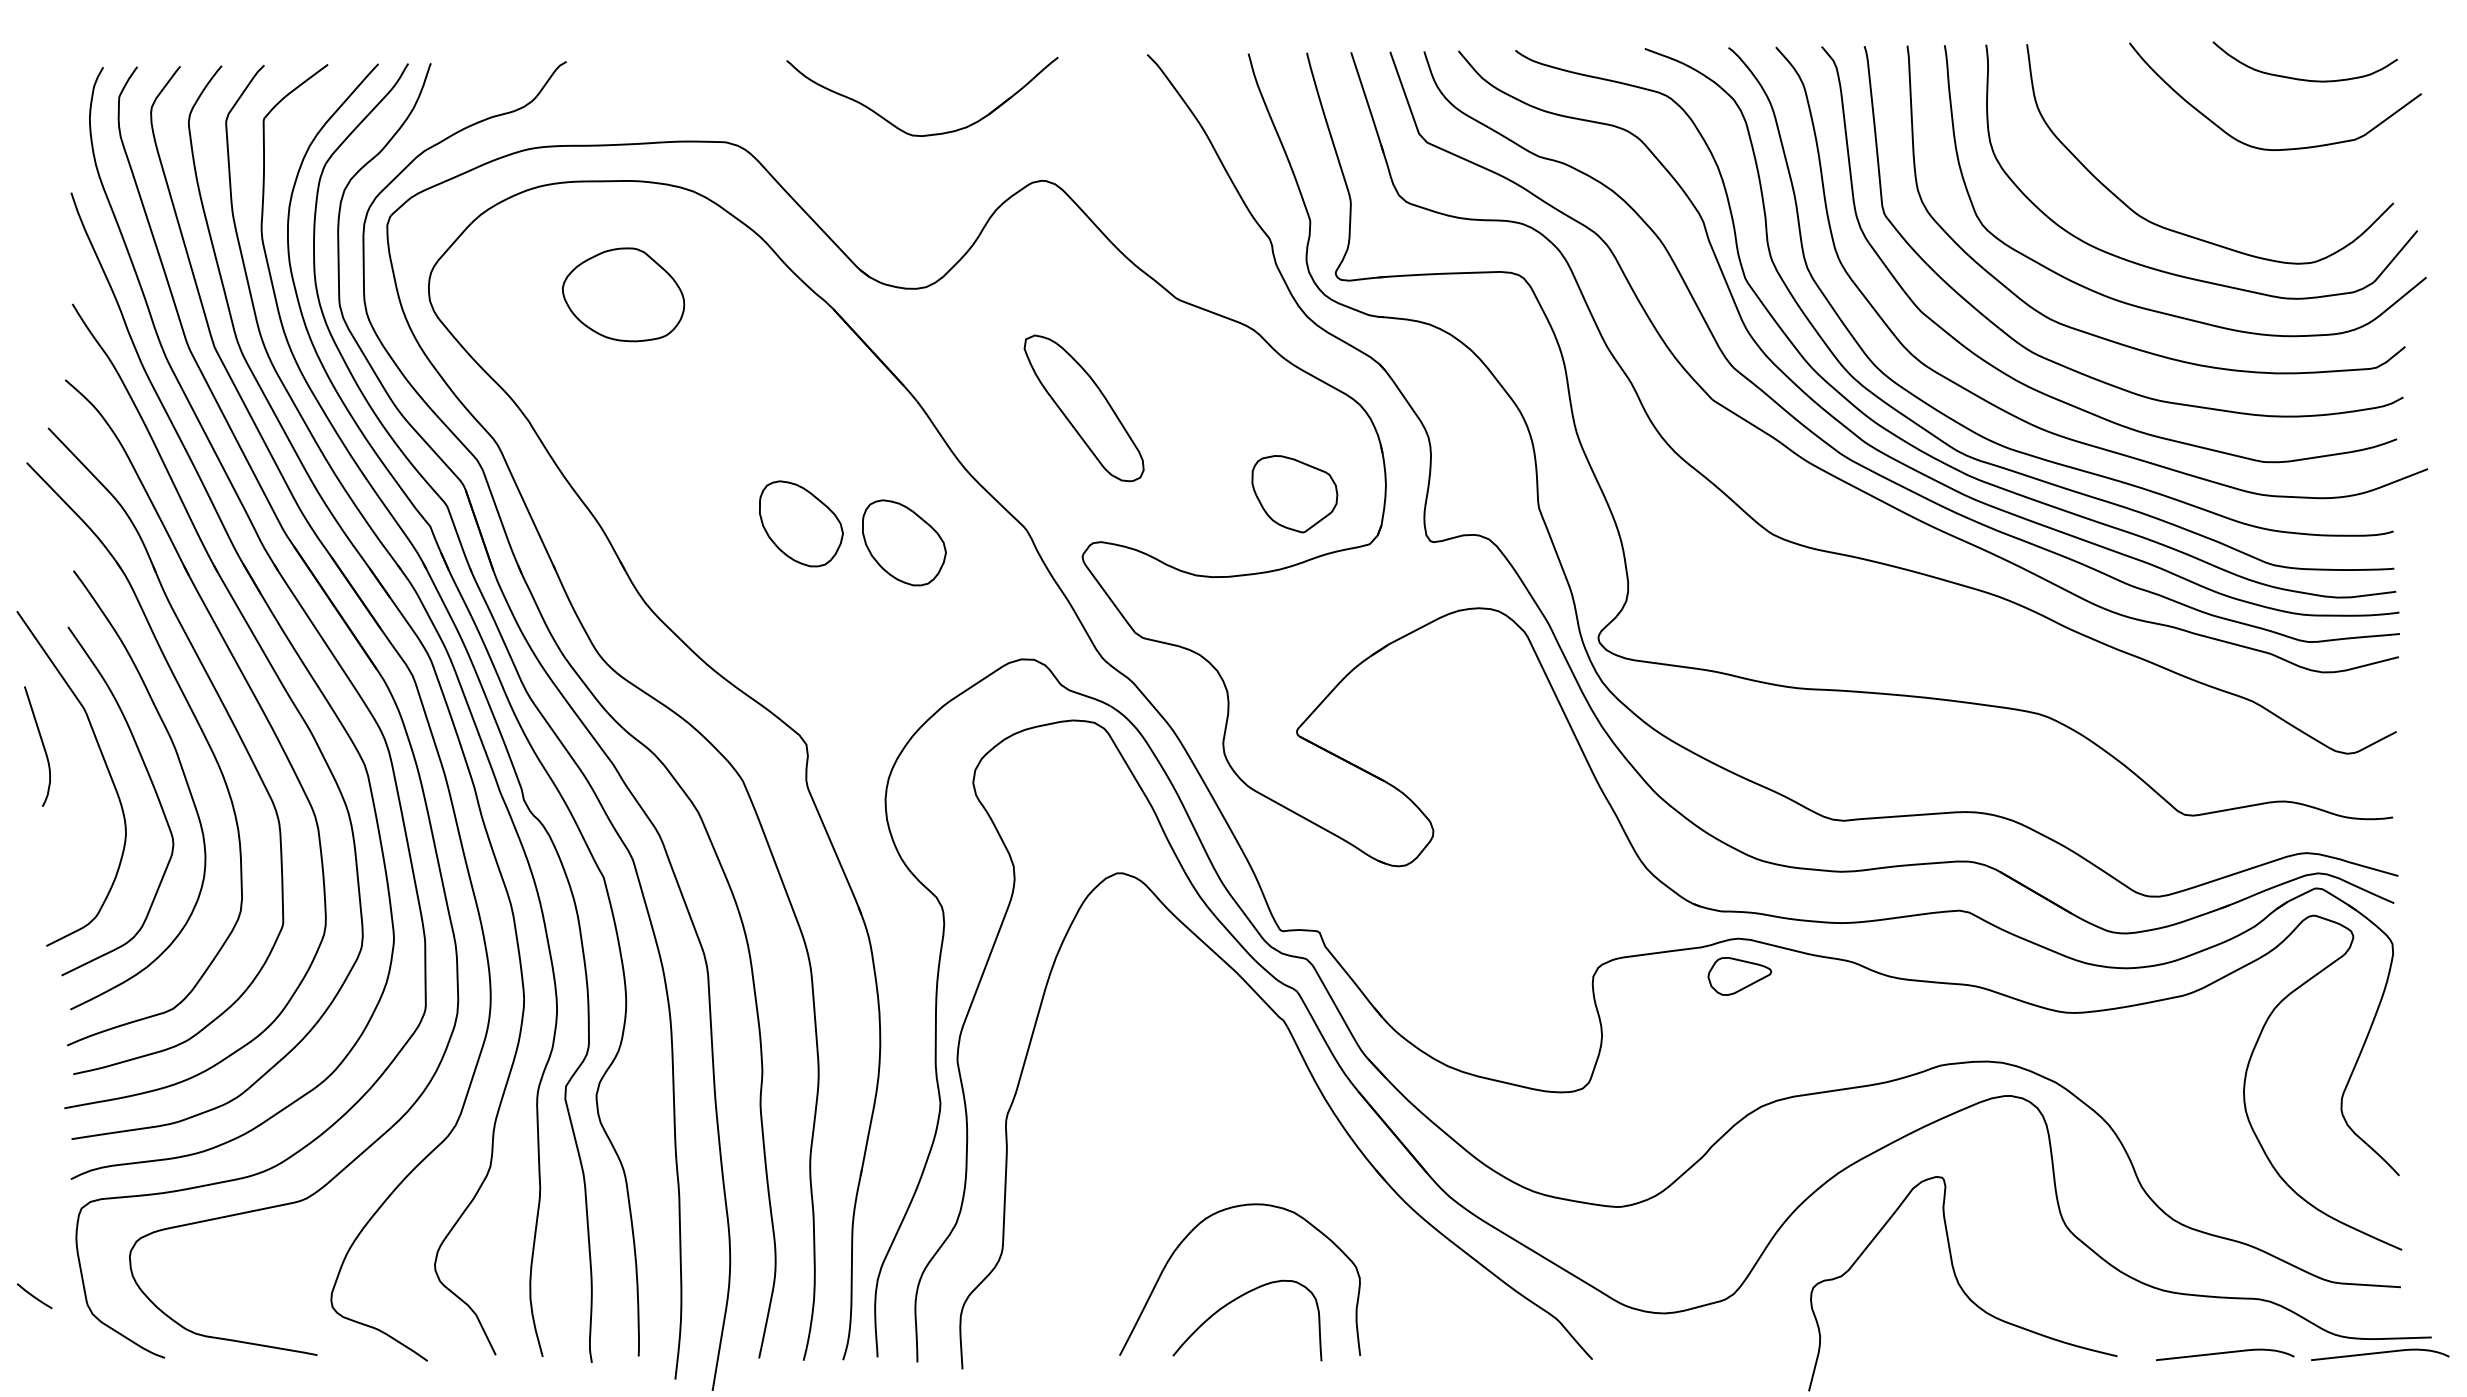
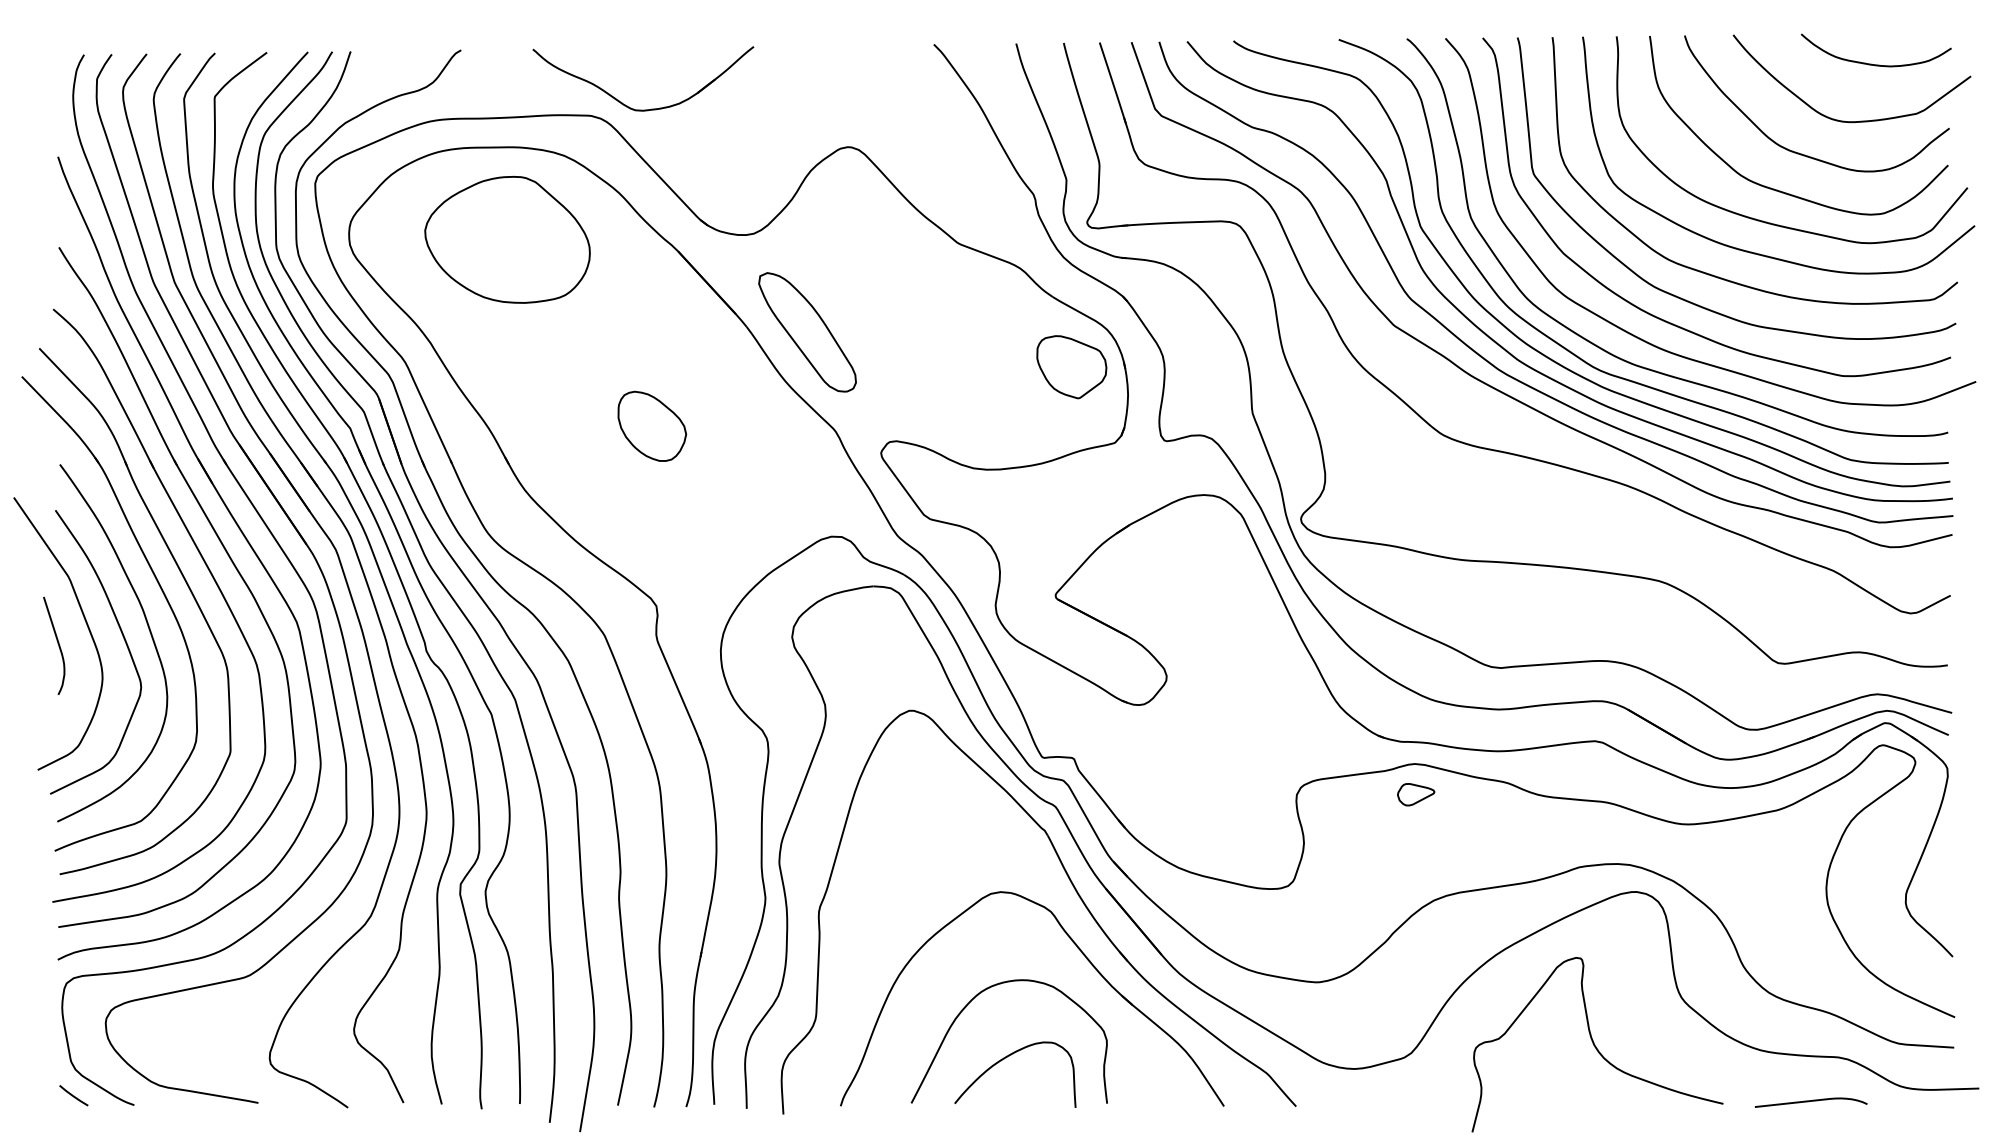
part: (925, 134) -> (645, 109), moved
curve: (2212, 188) -> (1800, 153), added
part: (623, 294) -> (507, 239), size x1.67
part: (1083, 408) -> (807, 332), moved
part: (1294, 494) -> (1071, 367), moved
part: (904, 542) -> (736, 441), removed
curve: (42, 746) -> (58, 645), moved
part: (1739, 976) -> (1415, 794), size x0.71
part: (1332, 1175) -> (1084, 956), added
line: (34, 1296) -> (73, 1095), moved
curve: (2380, 1353) -> (1937, 1101), removed

